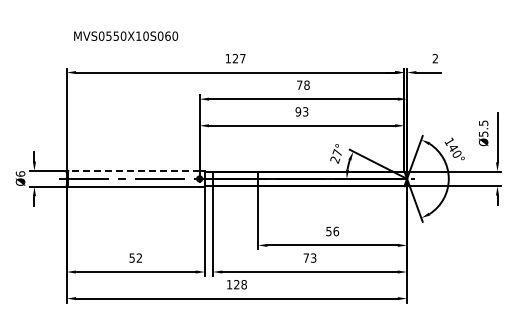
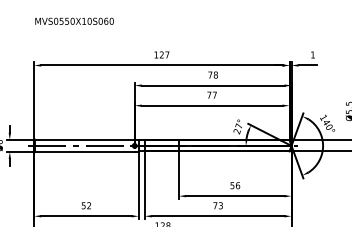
text: (126, 35) -> (74, 20), moved
text: (434, 58) -> (312, 54), 2 -> 1
text: (301, 111) -> (211, 94), 93 -> 77
line: (133, 170) -> (84, 139), dashed -> solid

